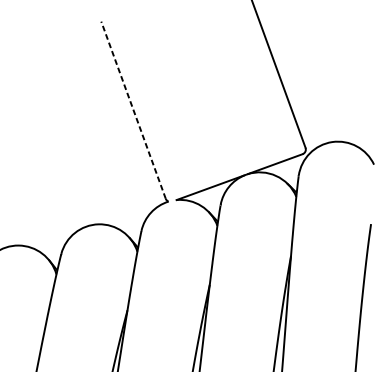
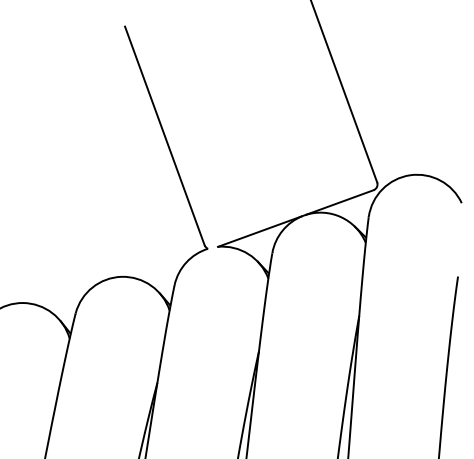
line: (133, 109) -> (164, 135), dashed -> solid

